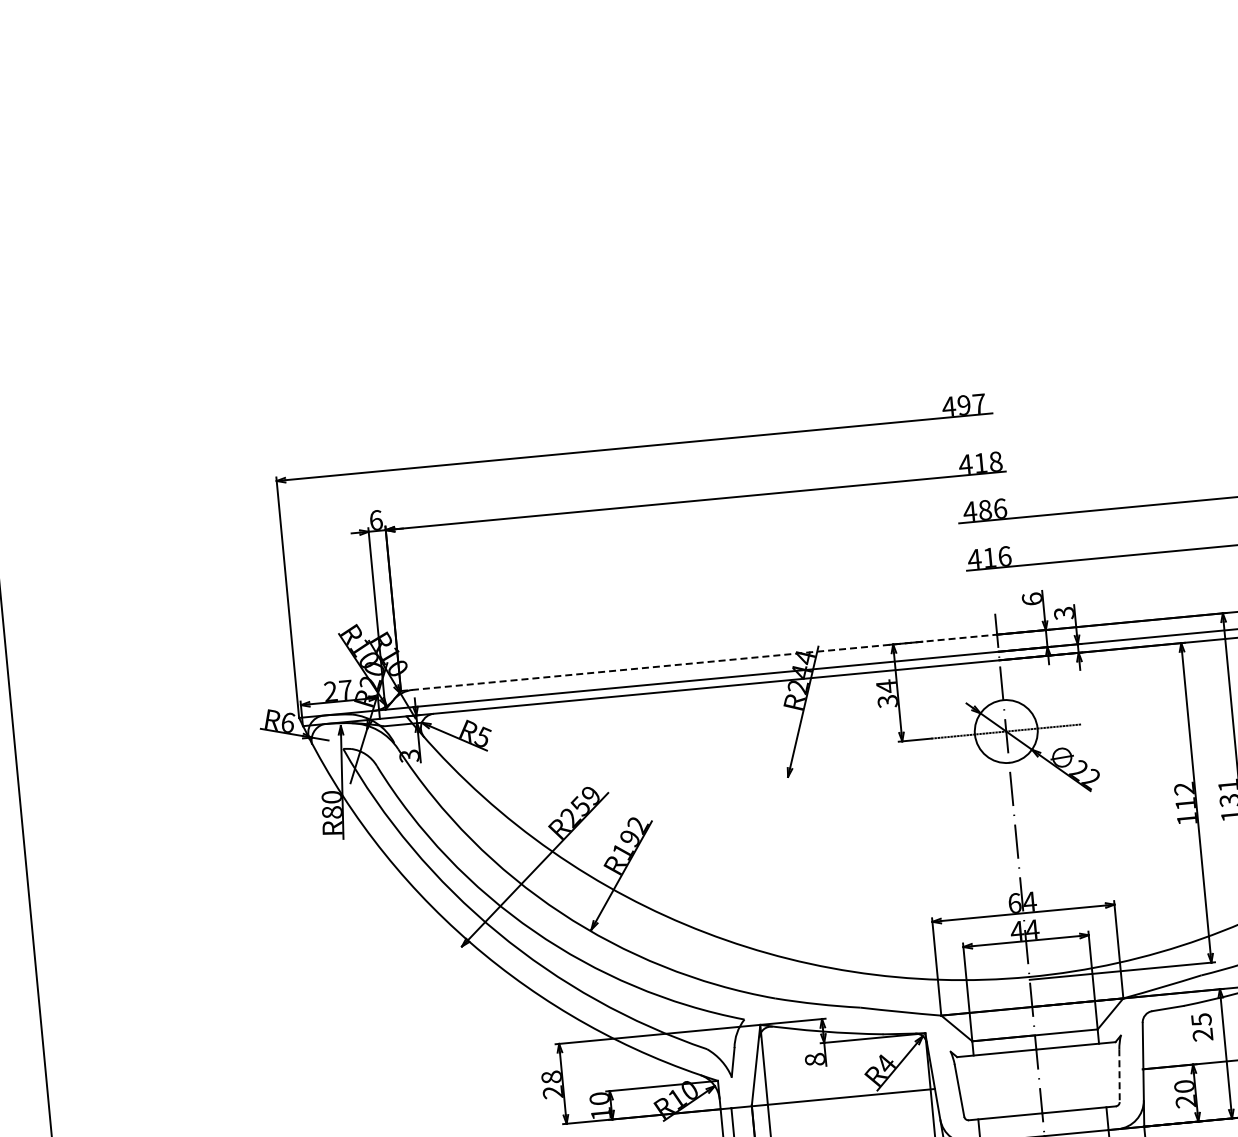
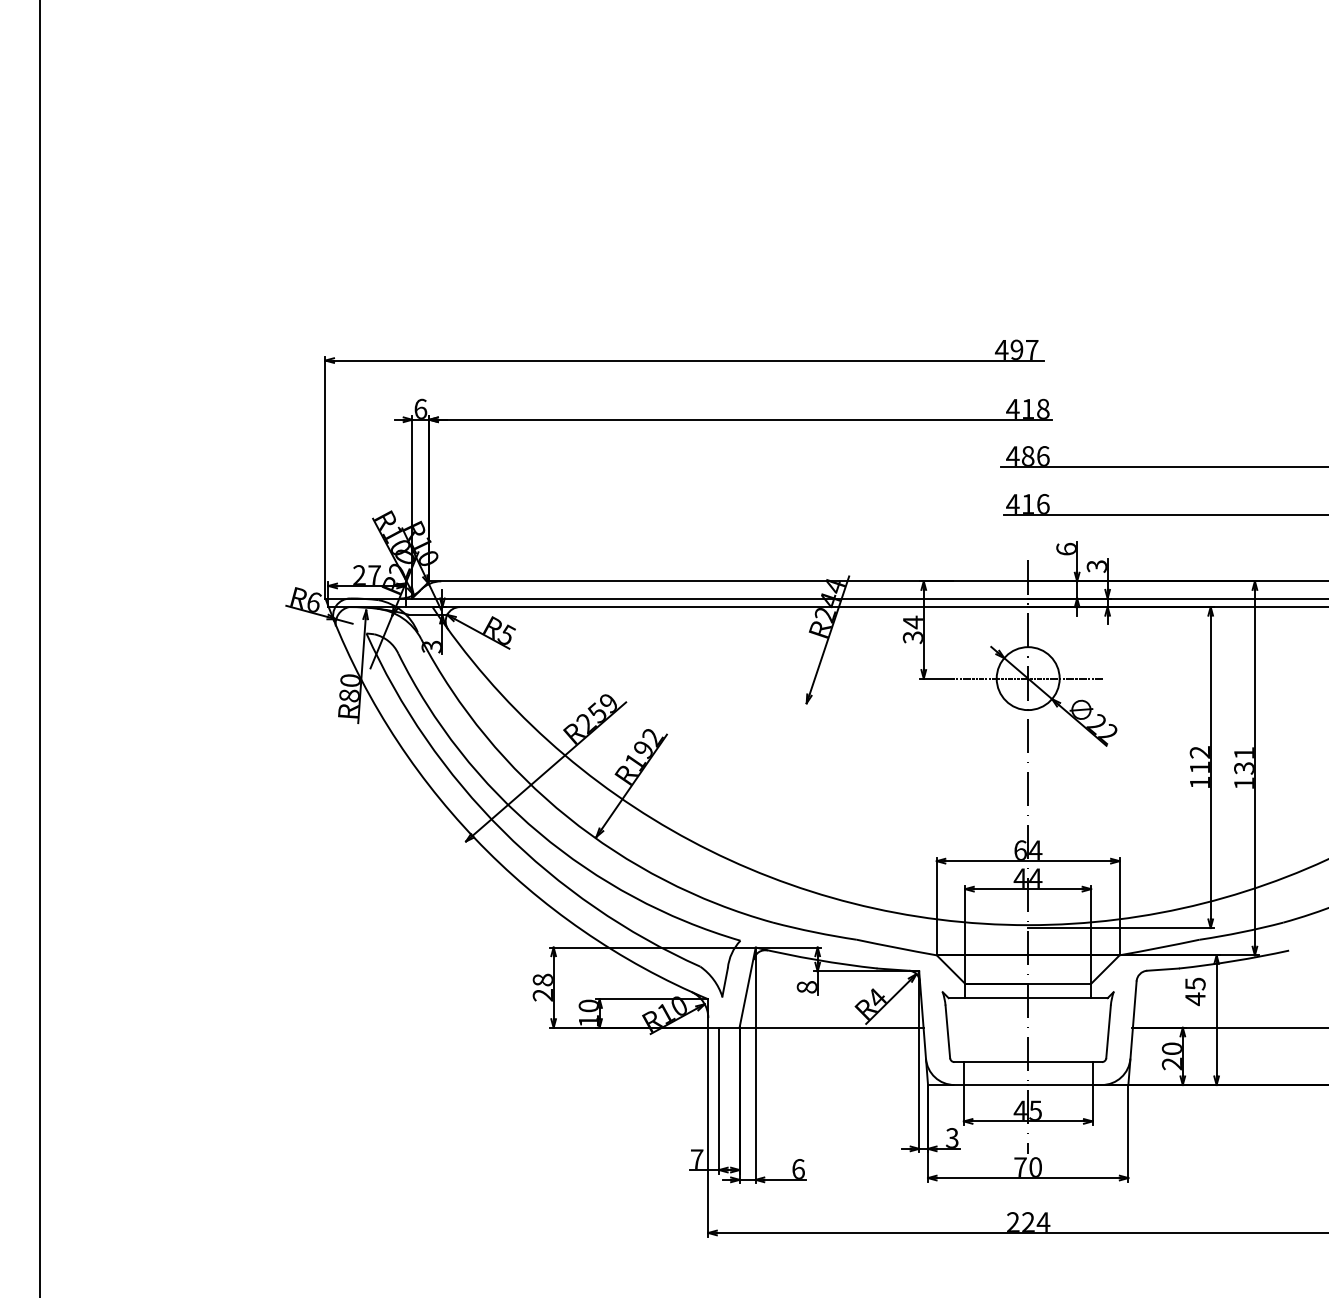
line: (699, 662) -> (729, 581), dashed -> solid
text: (1203, 1035) -> (1195, 999), 25 -> 45
line: (1119, 1076) -> (1108, 1032), dashed -> solid

